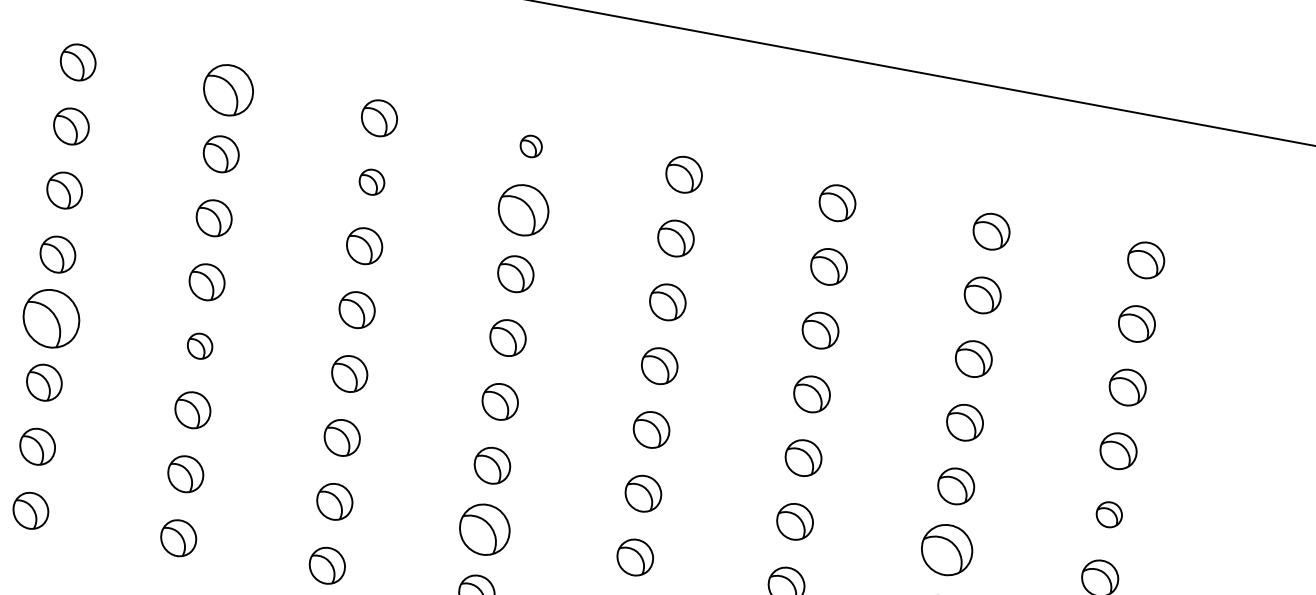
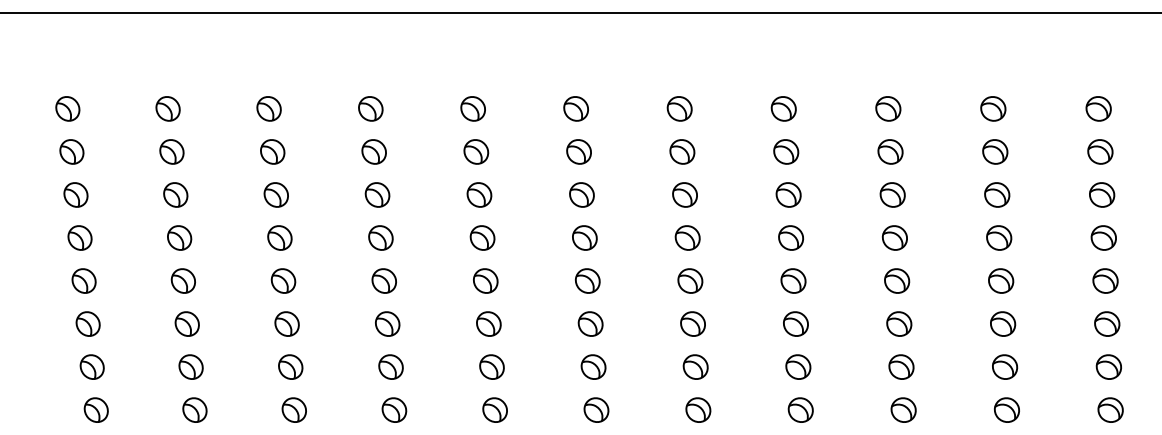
part: (227, 89) -> (472, 108), size x0.71
part: (531, 145) -> (679, 108), size x1.67
part: (371, 181) -> (578, 151), size x1.43
part: (523, 209) -> (682, 151), size x0.71
part: (50, 317) -> (383, 280), size x0.62
part: (199, 345) -> (485, 280), size x1.43
part: (1109, 514) -> (1105, 280), size x1.43
part: (484, 528) -> (695, 366), size x0.71
part: (948, 549) -> (1003, 323), size x0.71

